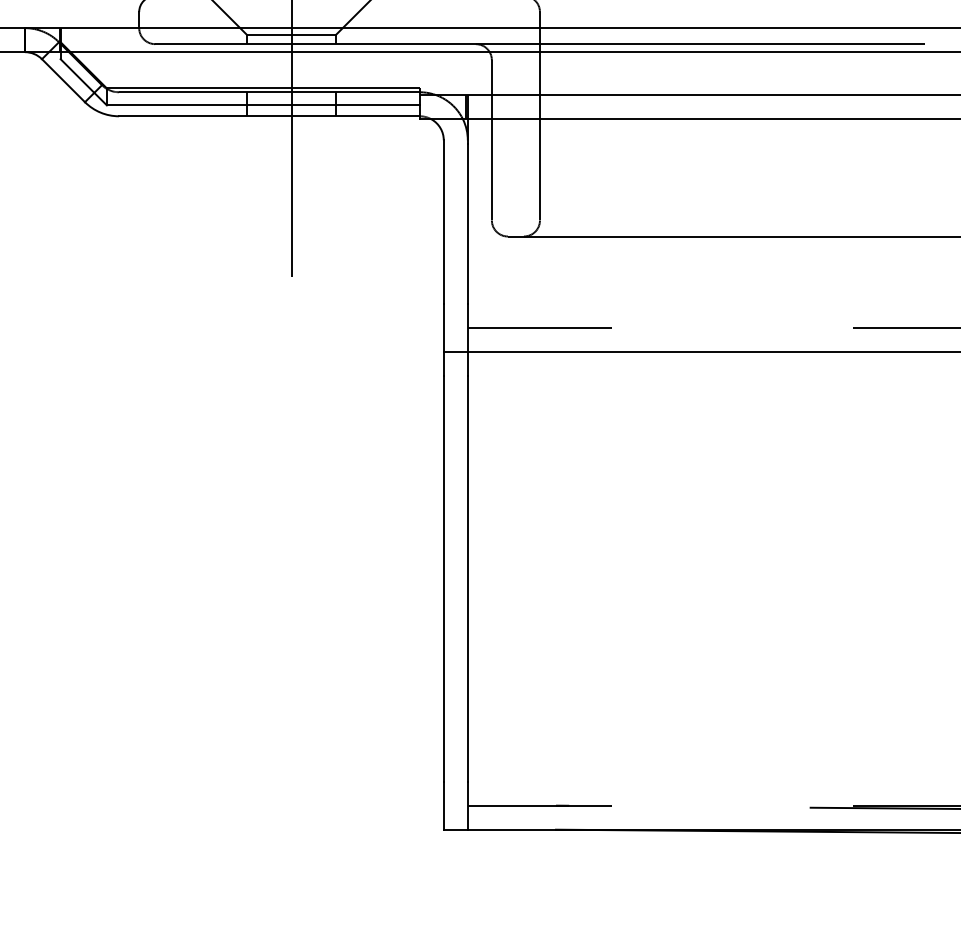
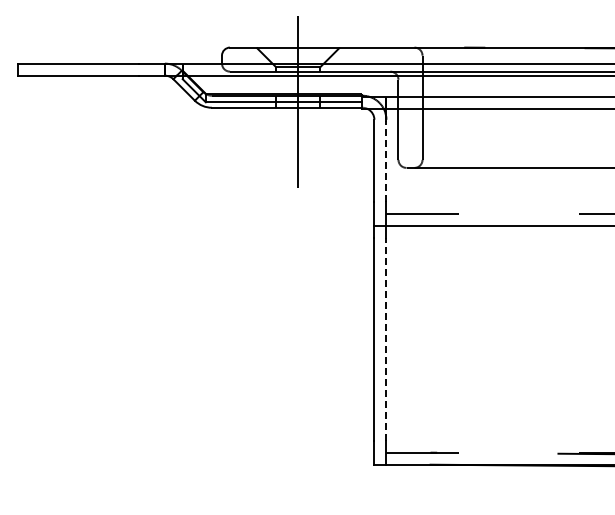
line: (467, 223) -> (386, 161), solid -> dashed
line: (467, 577) -> (386, 338), solid -> dashed

